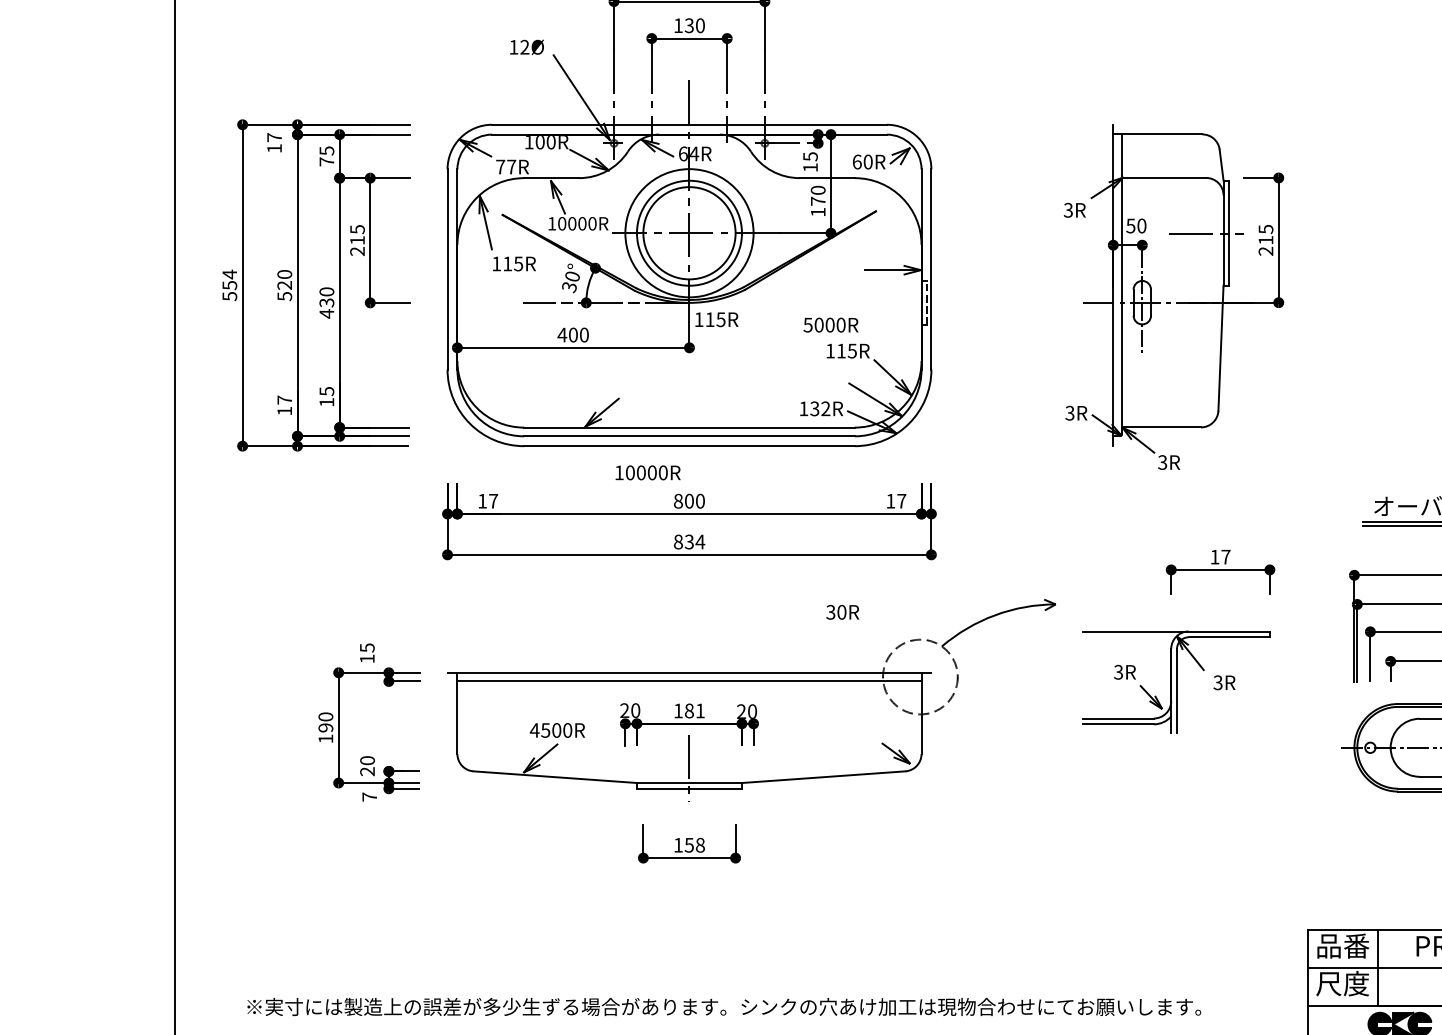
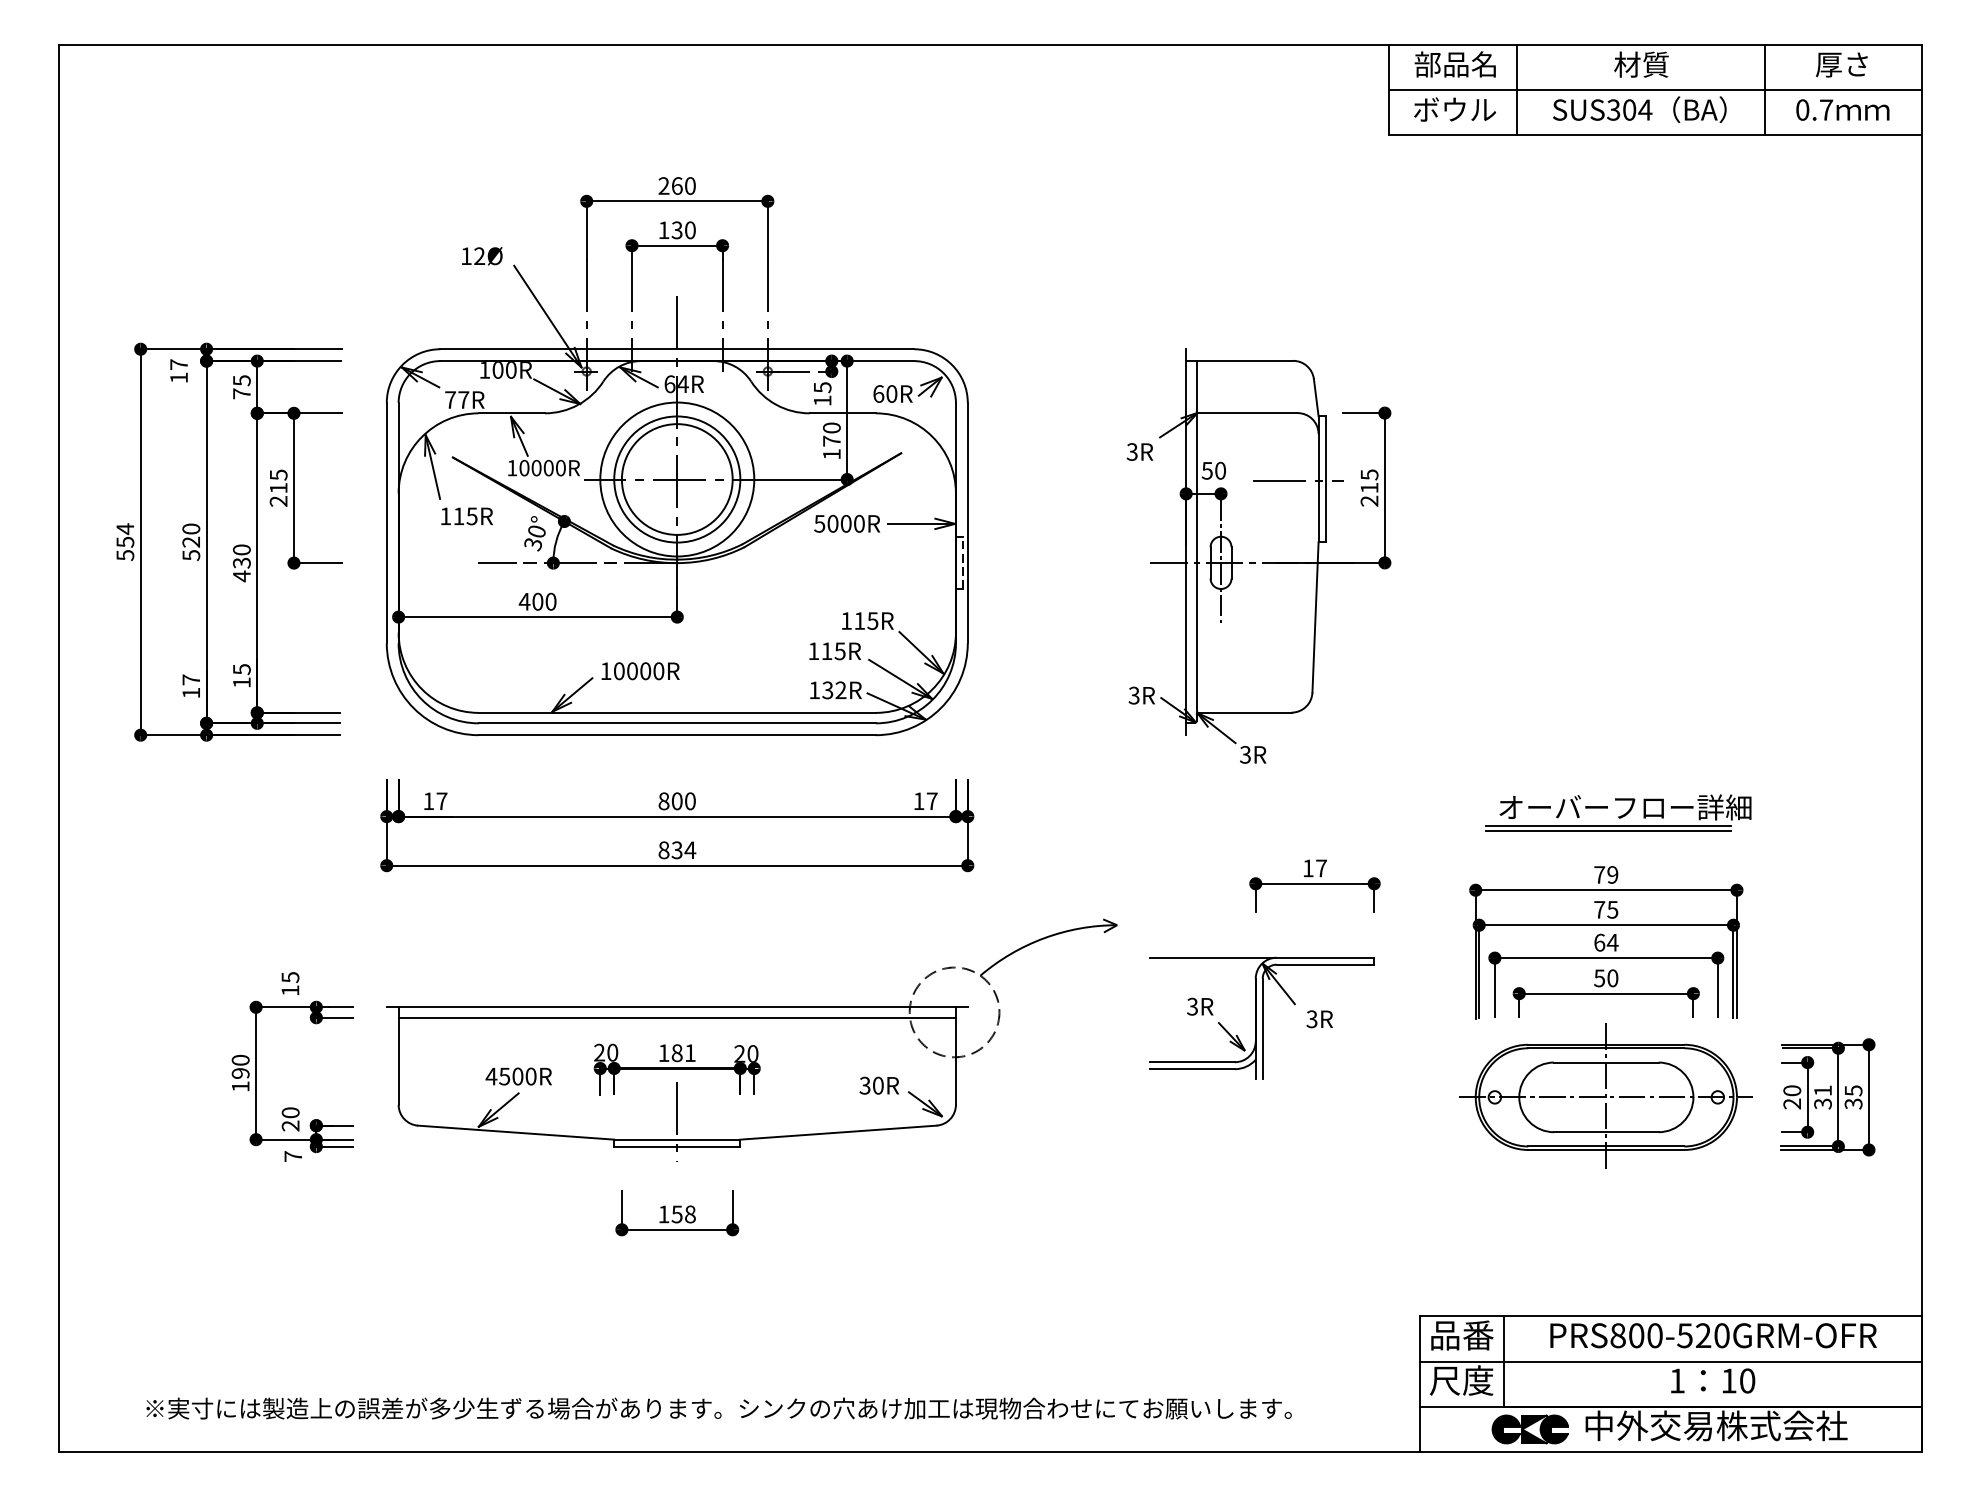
text: (716, 319) -> (834, 651), moved
text: (831, 324) -> (847, 523), moved
text: (648, 473) -> (640, 671), moved
text: (842, 612) -> (879, 1085), moved

